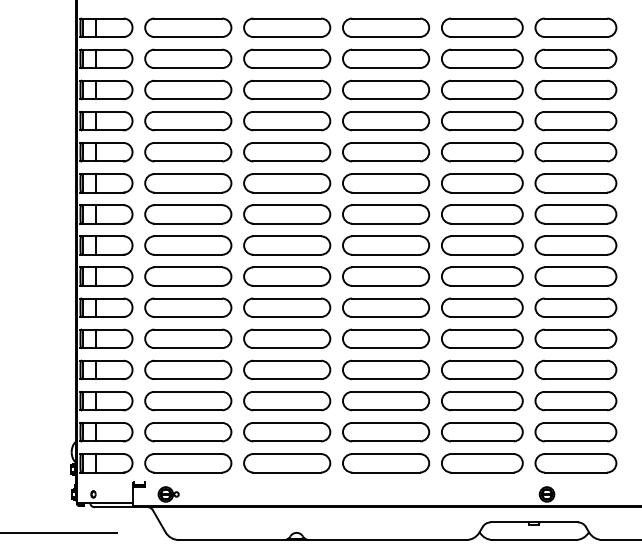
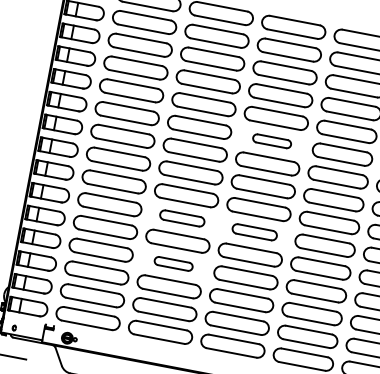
part: (386, 183) -> (272, 141), size x0.6
part: (287, 307) -> (182, 218), size x0.7
part: (386, 307) -> (254, 232), size x0.7
part: (287, 369) -> (173, 263), size x0.6

